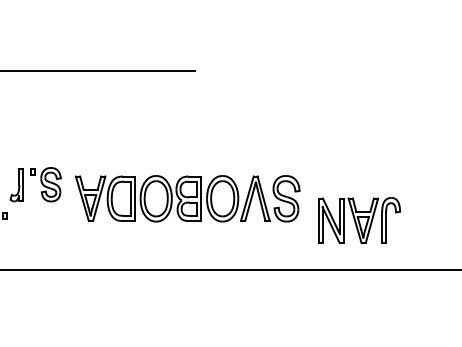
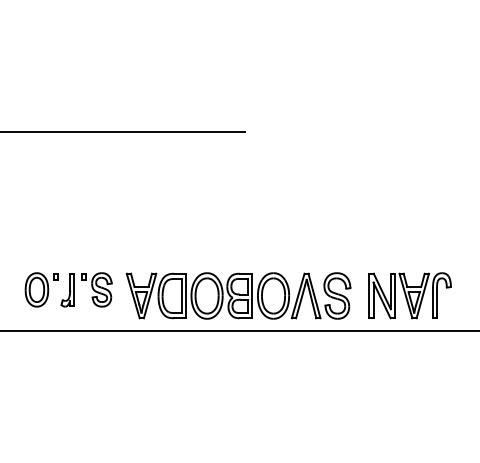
part: (35, 184) -> (86, 289), moved
part: (187, 198) -> (238, 295), moved
part: (358, 220) -> (409, 295), moved

